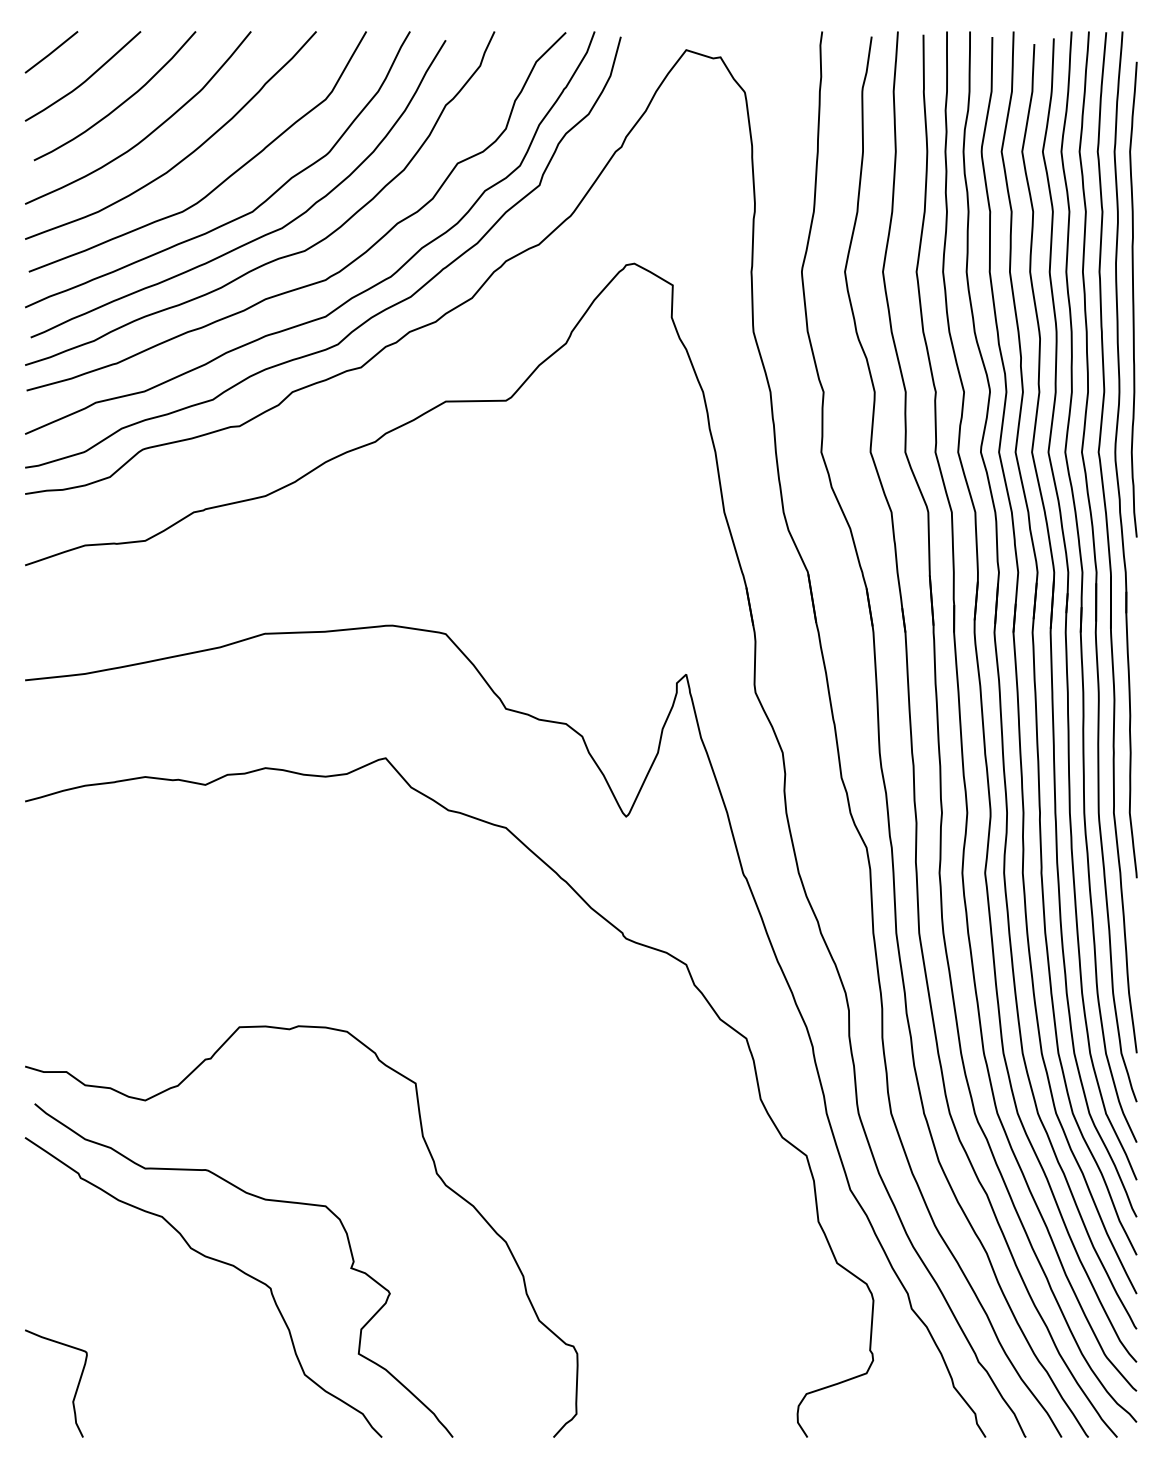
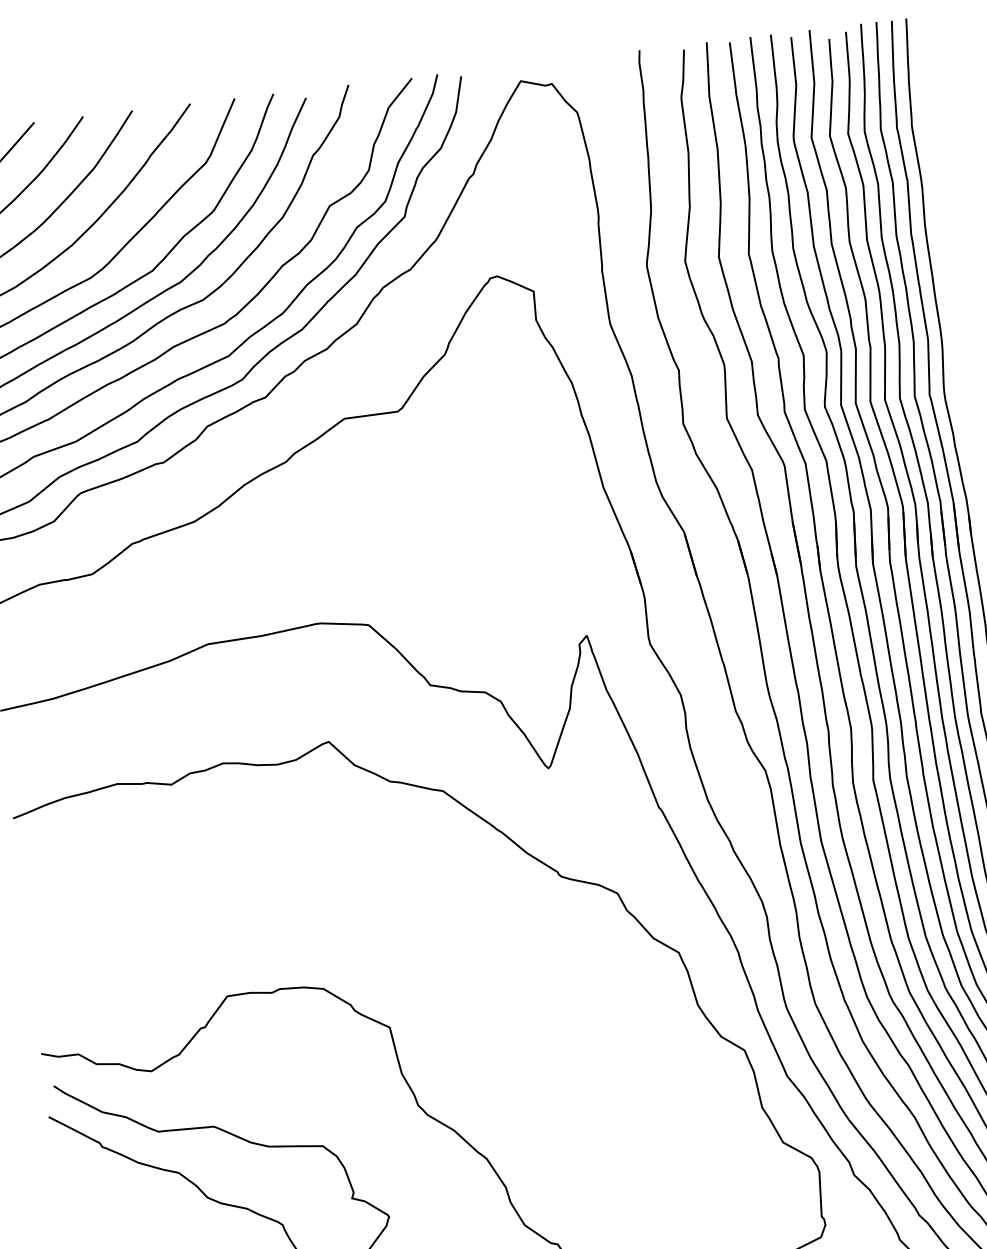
curve: (1133, 299) -> (944, 255), removed

